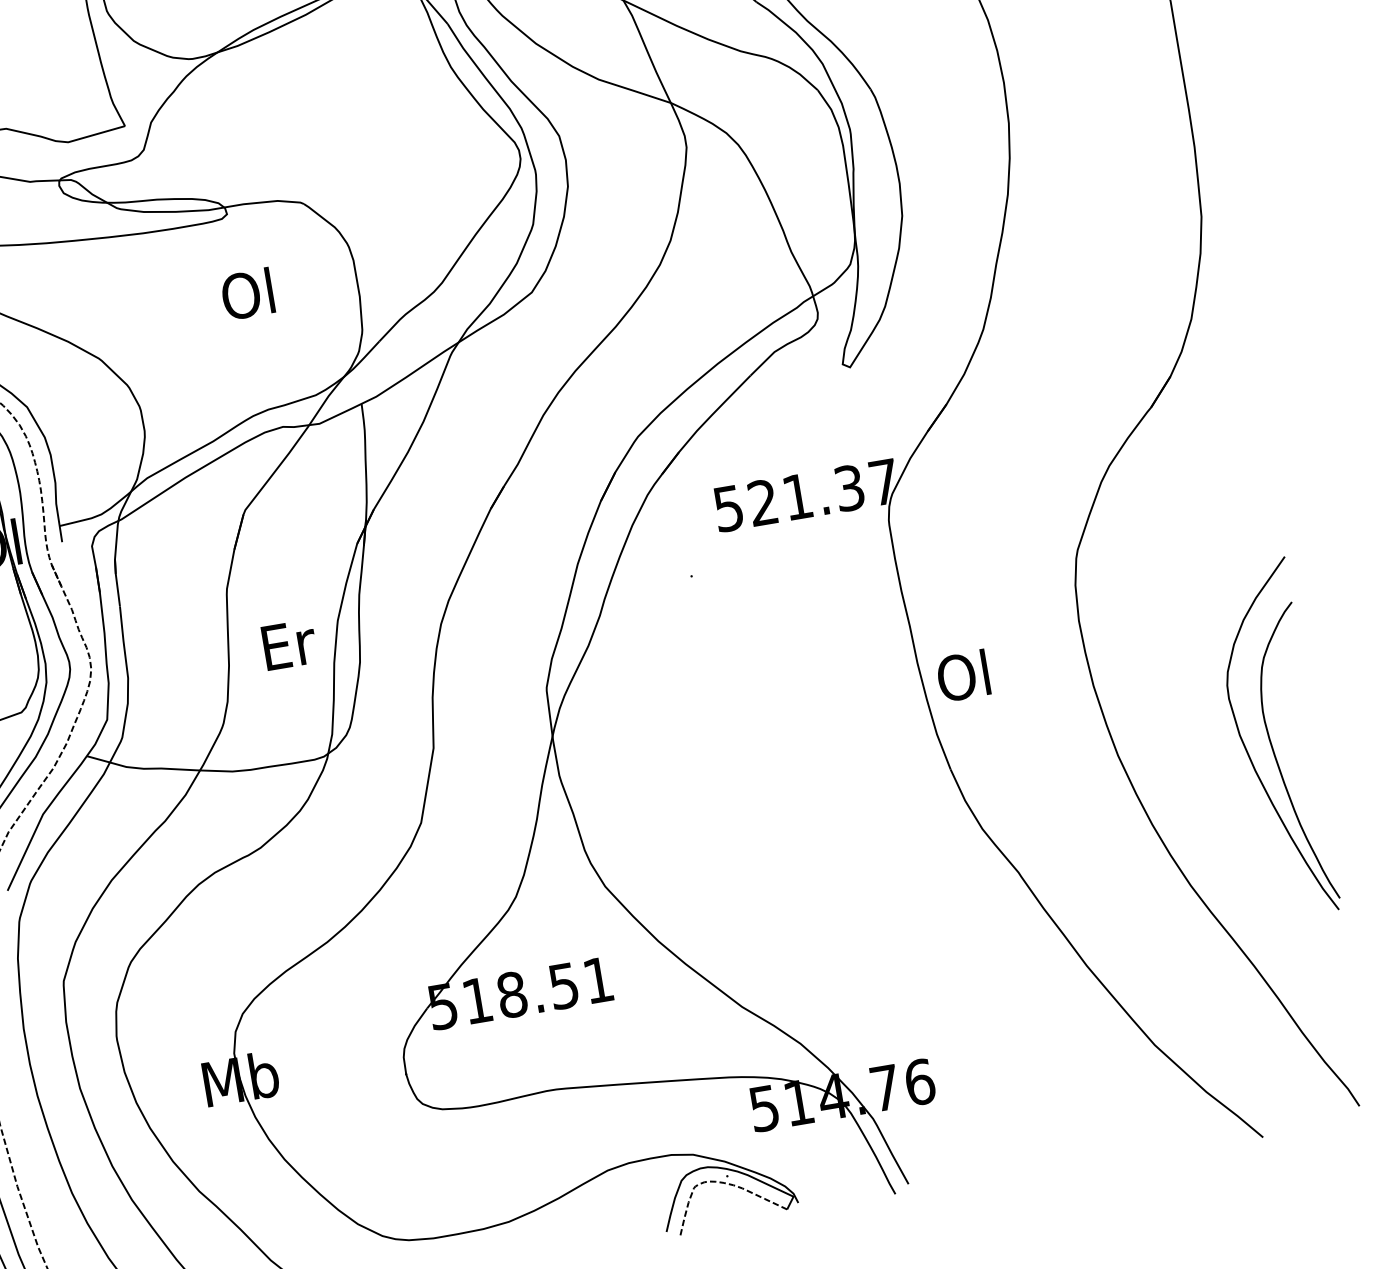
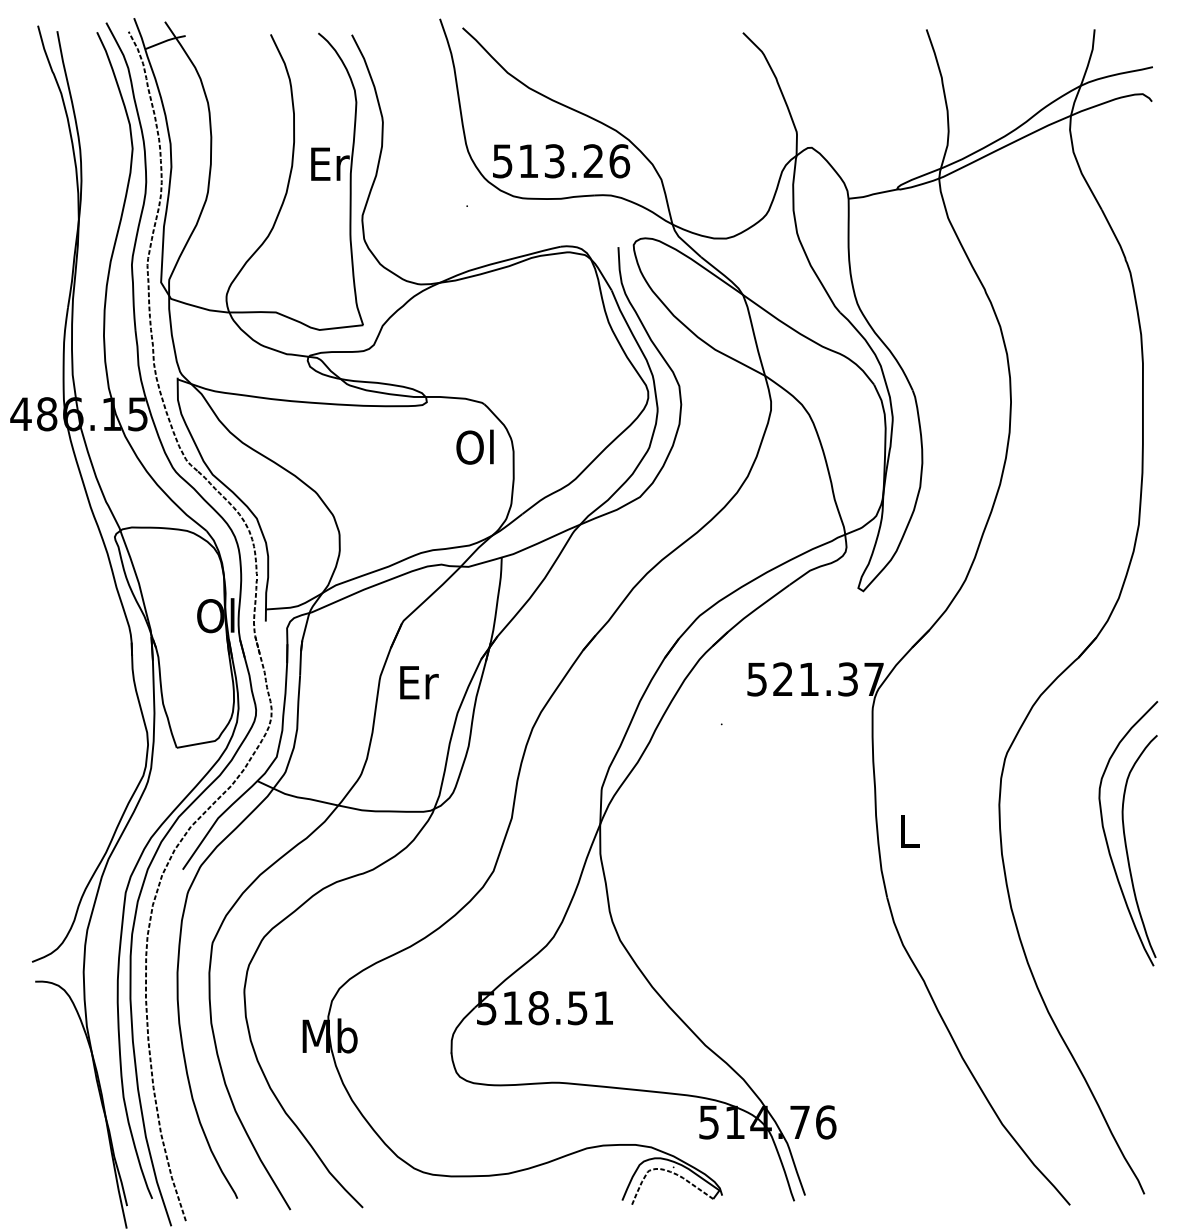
text: (246, 293) -> (474, 446), moved
text: (289, 644) -> (419, 682), moved
text: (962, 675) -> (907, 830), Ol -> L
part: (1275, 739) -> (1128, 833), moved

